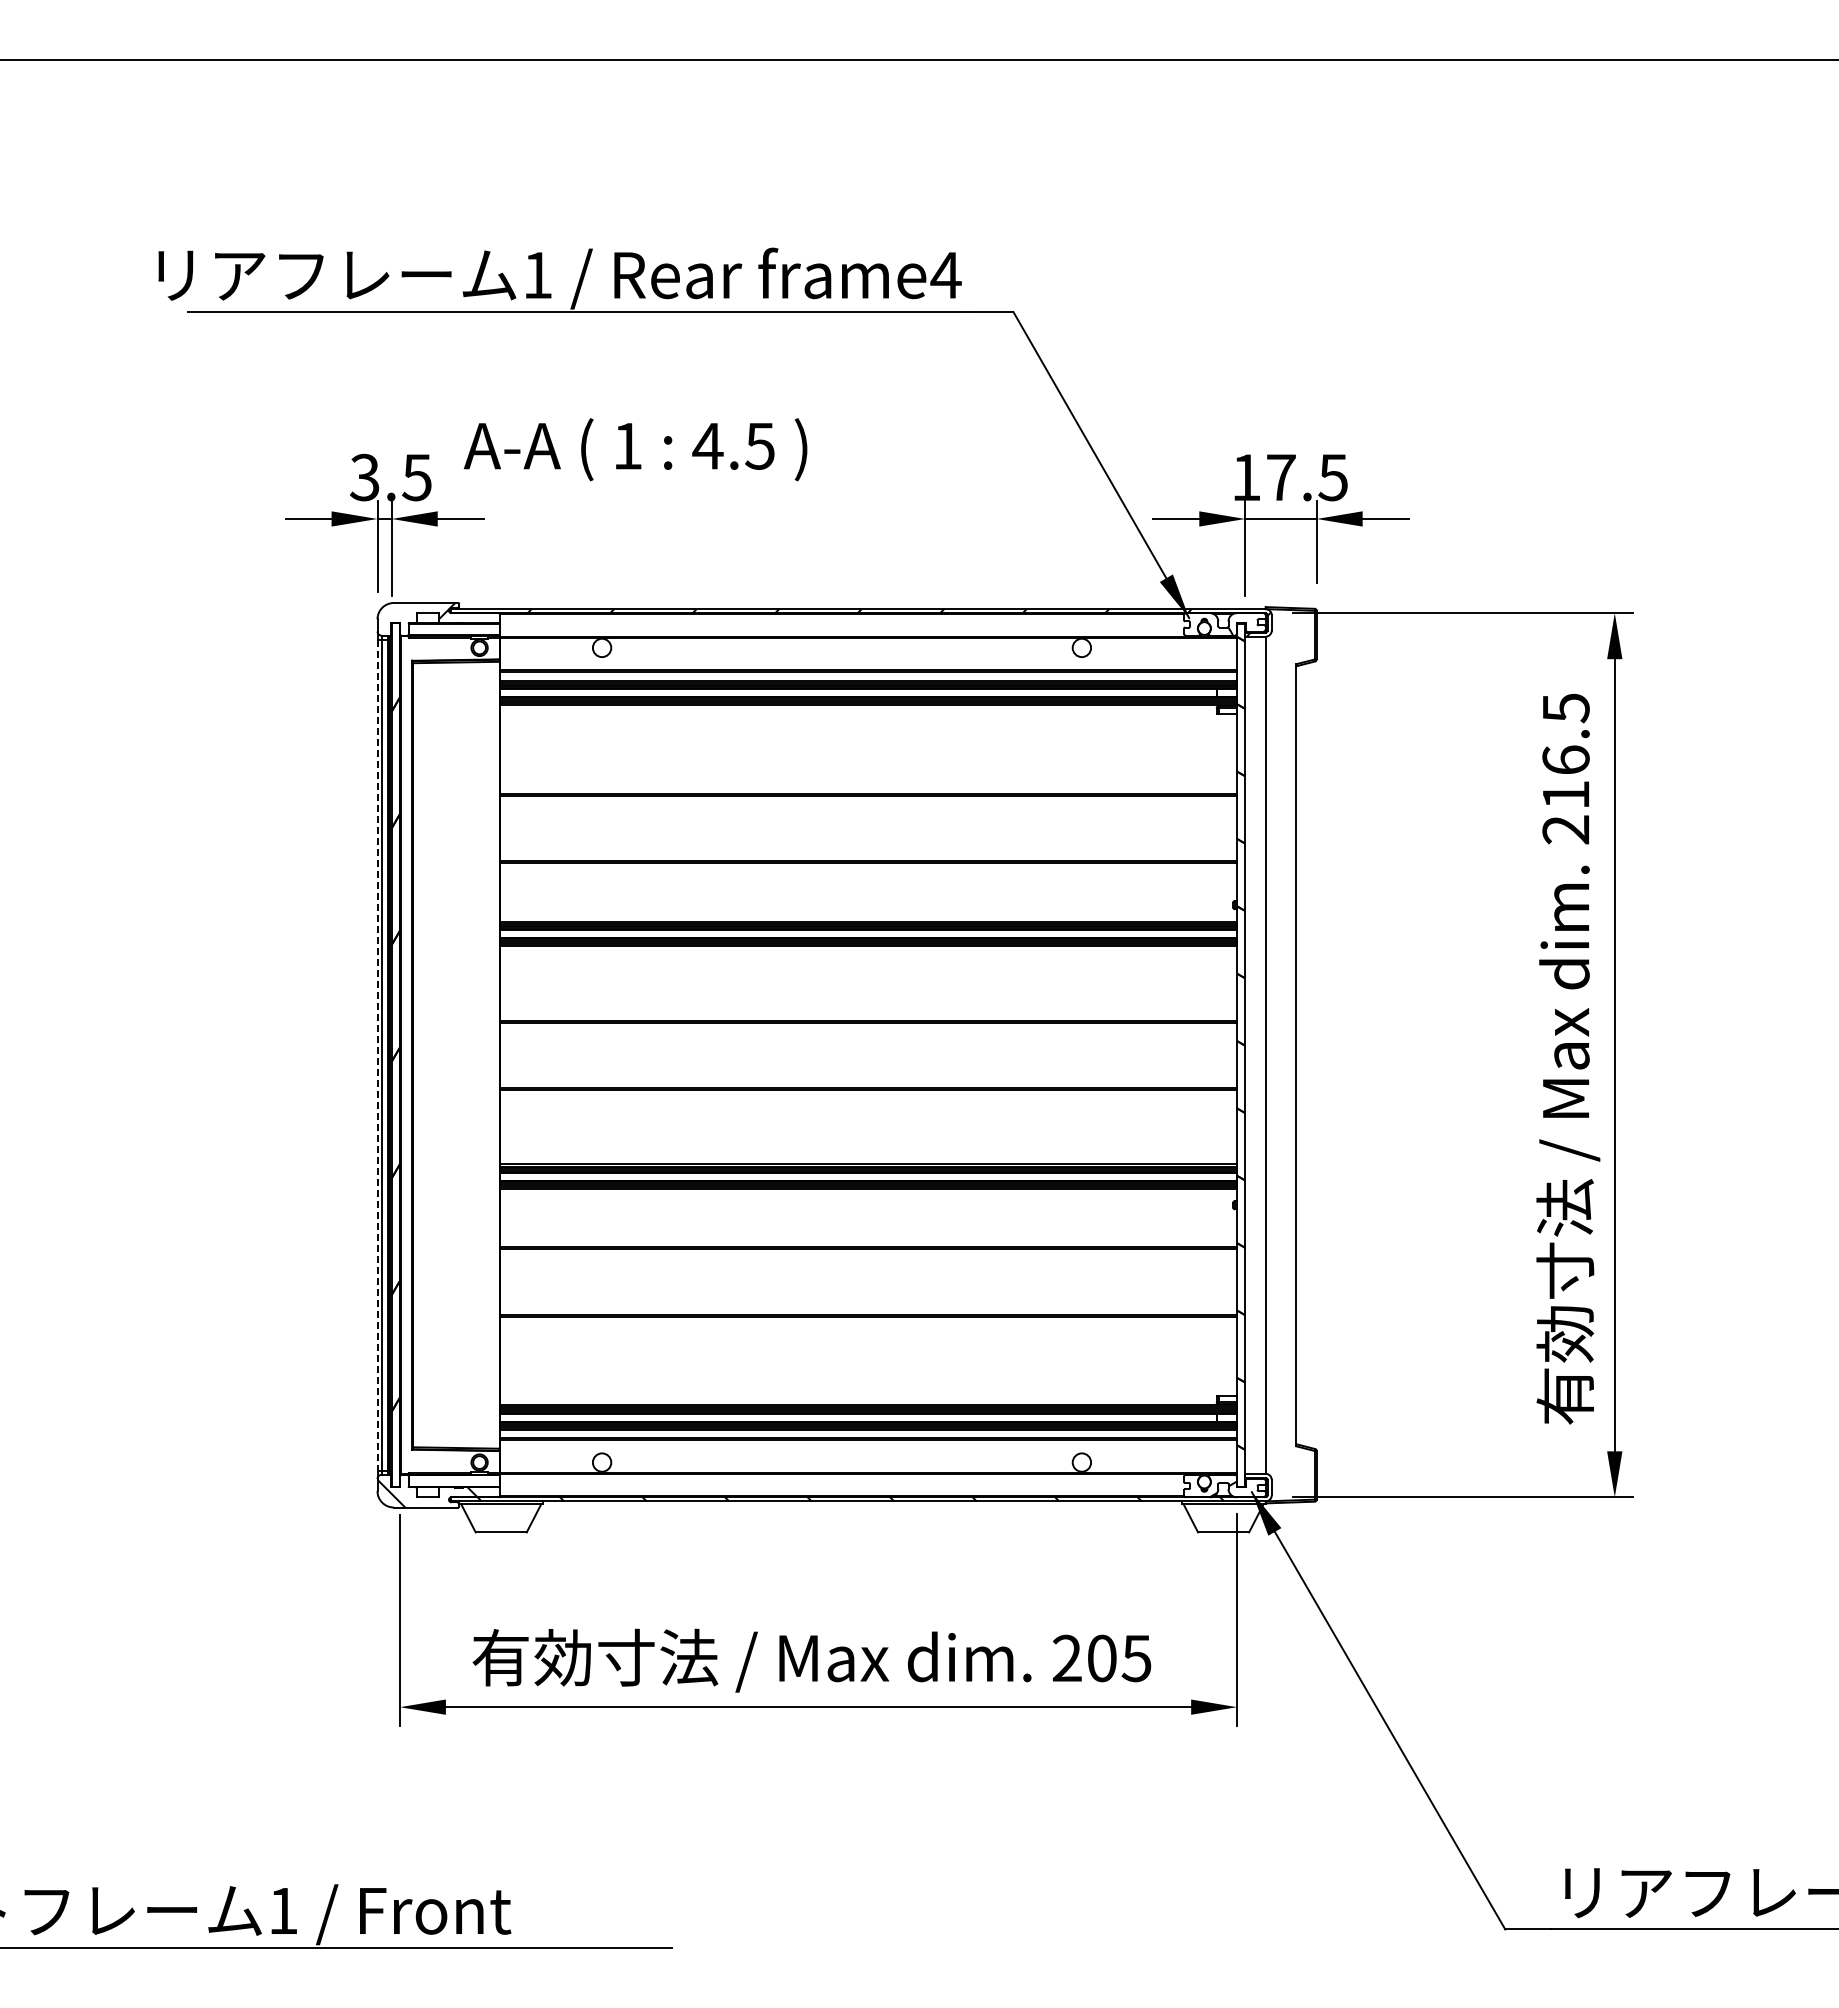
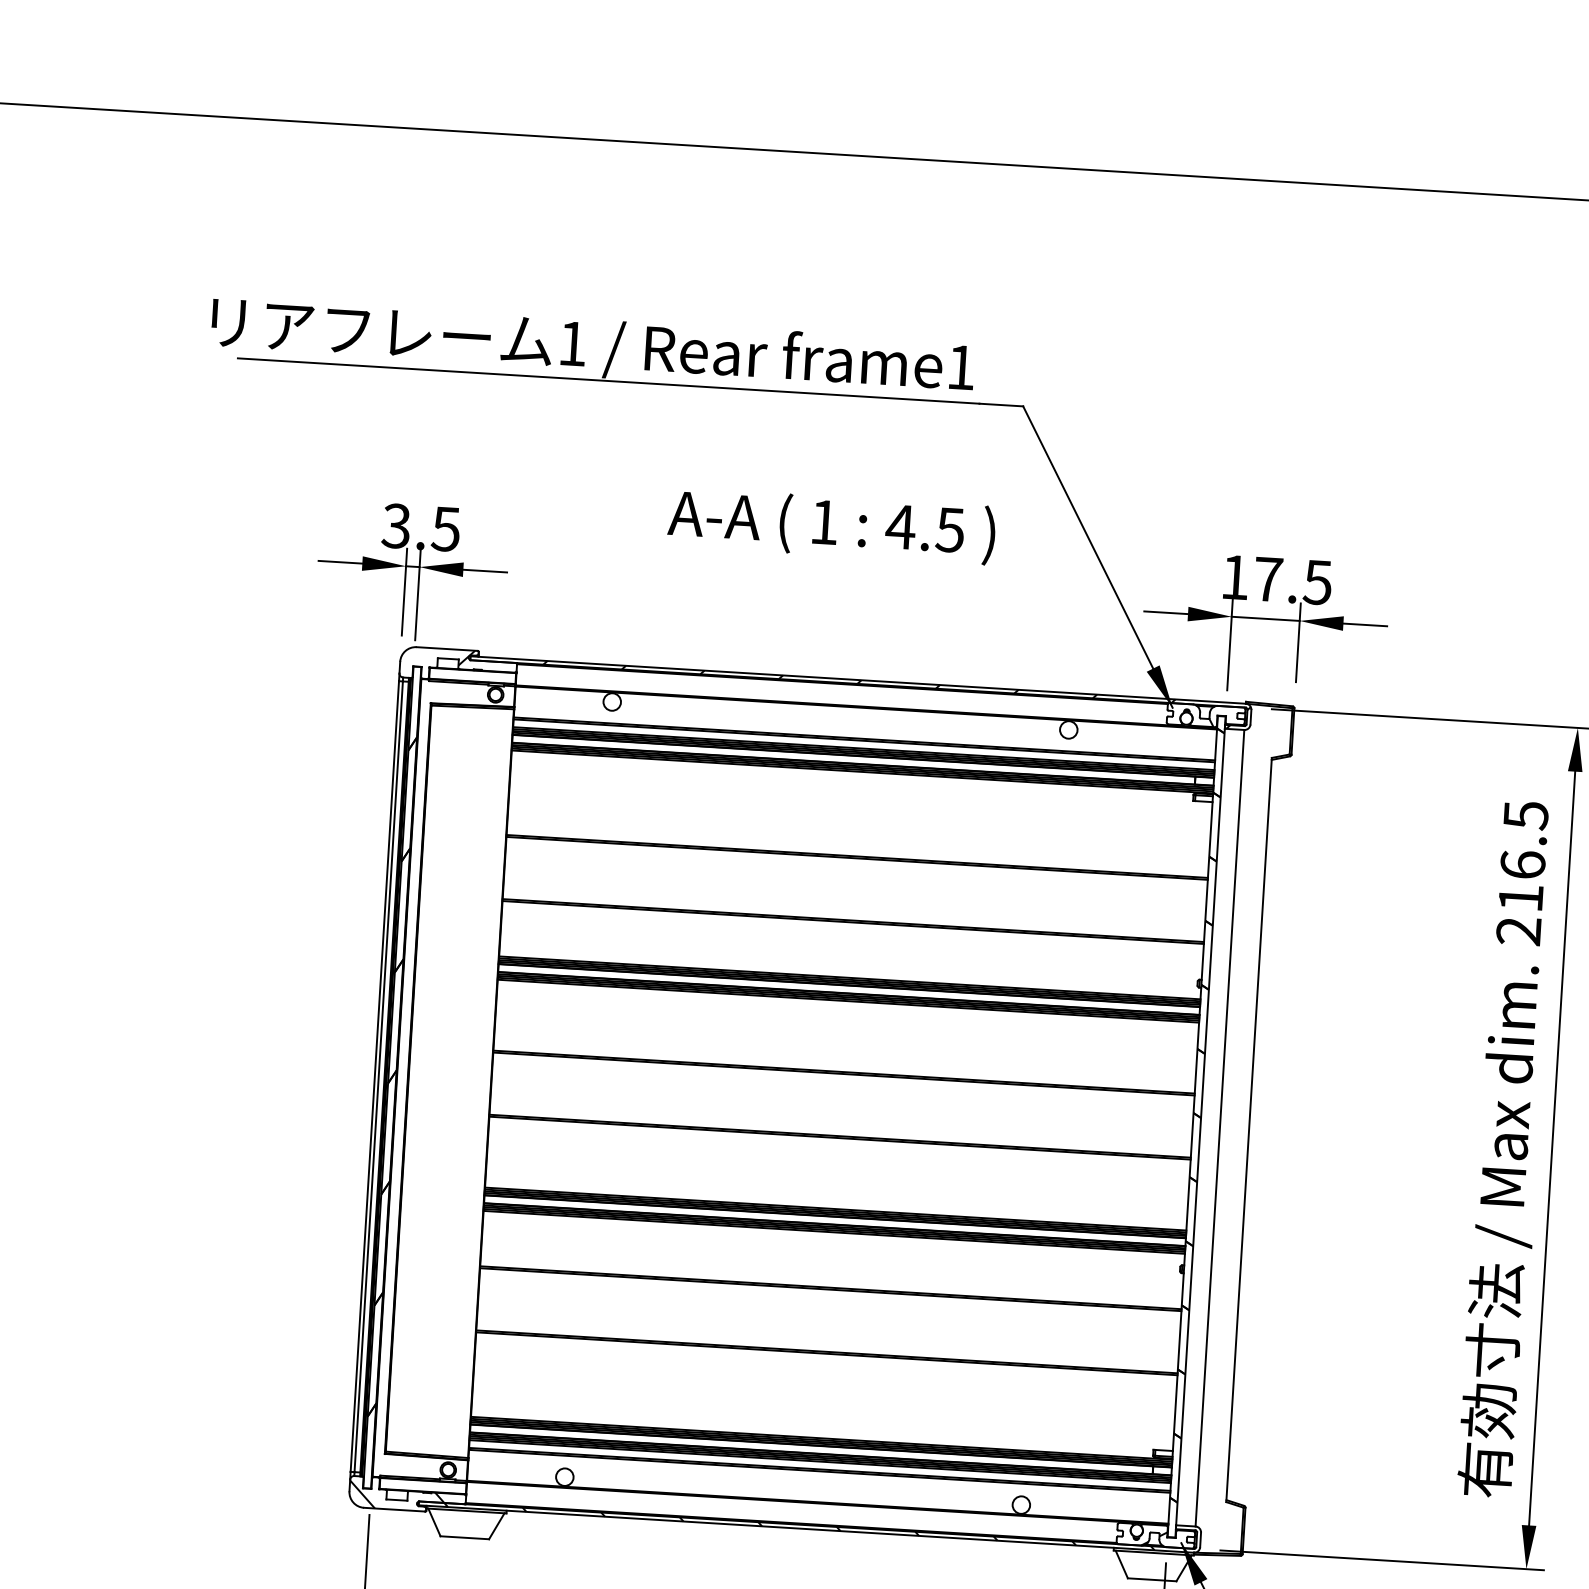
text: (945, 275) -> (960, 367), frame4 -> frame1
text: (635, 449) -> (831, 525), moved
line: (377, 1055) -> (374, 1076), dashed -> solid

